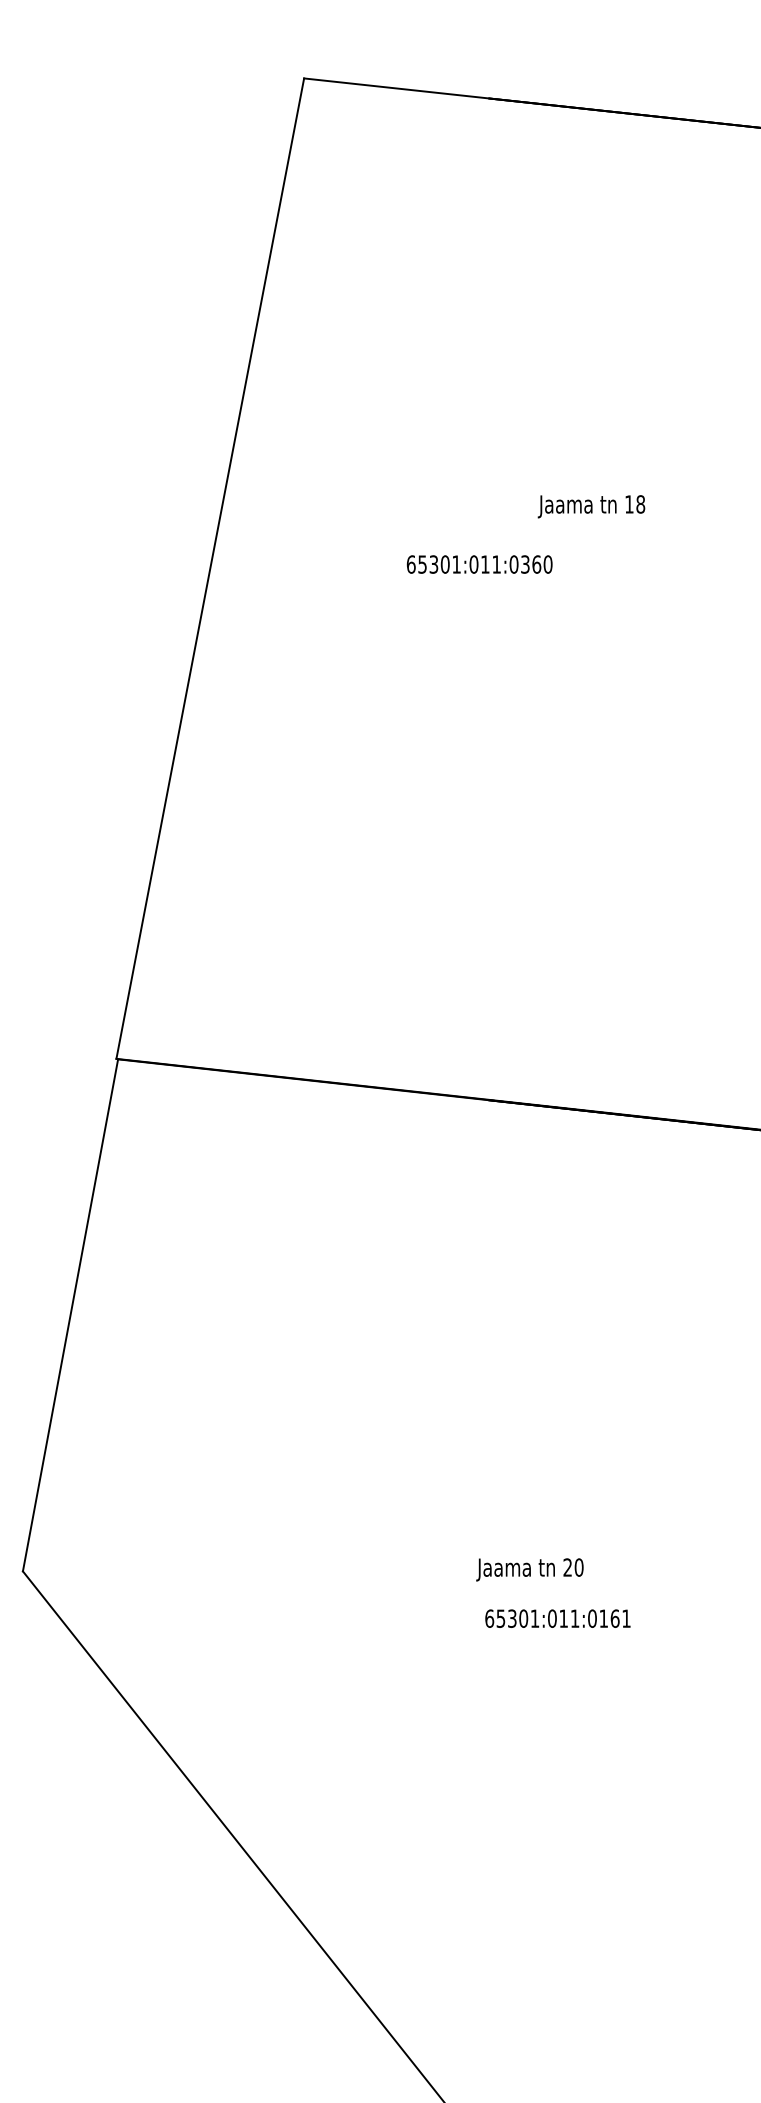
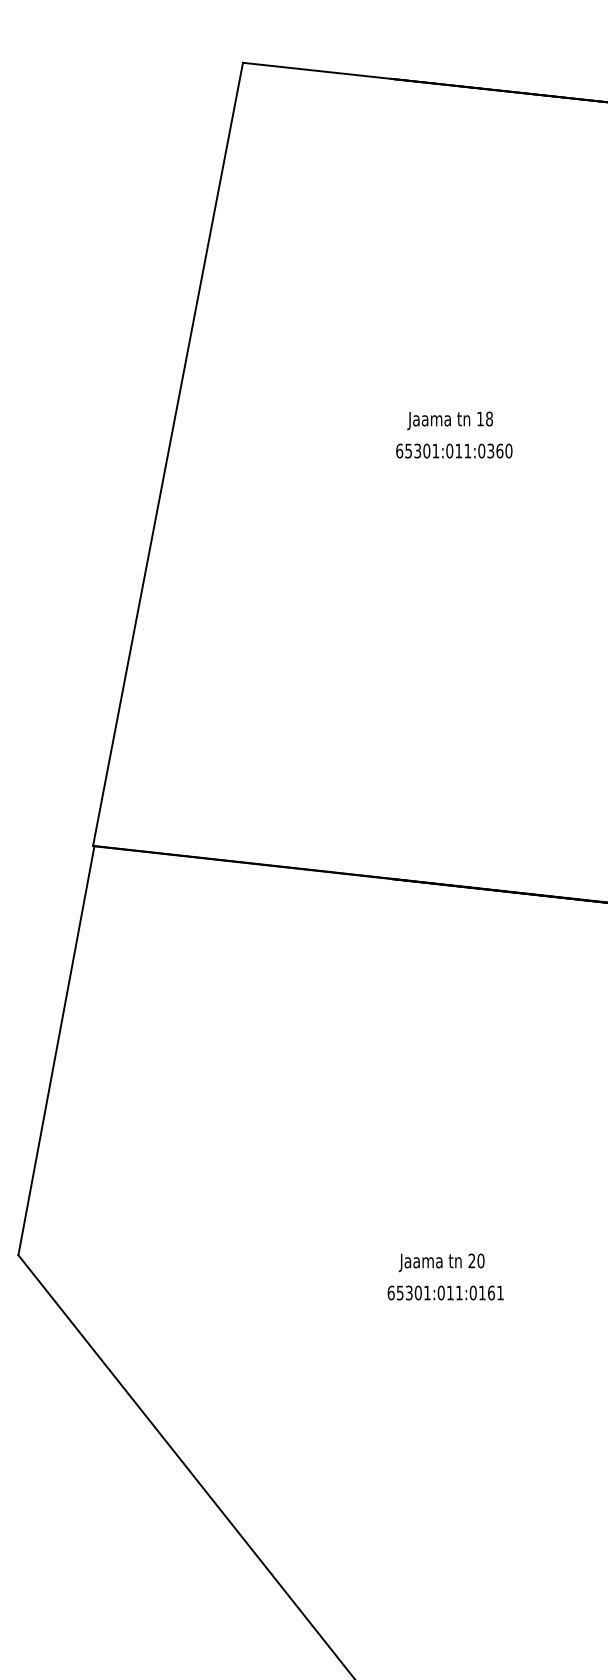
text: (591, 506) -> (450, 420), moved
text: (479, 564) -> (454, 451), moved
text: (529, 1569) -> (441, 1262), moved

